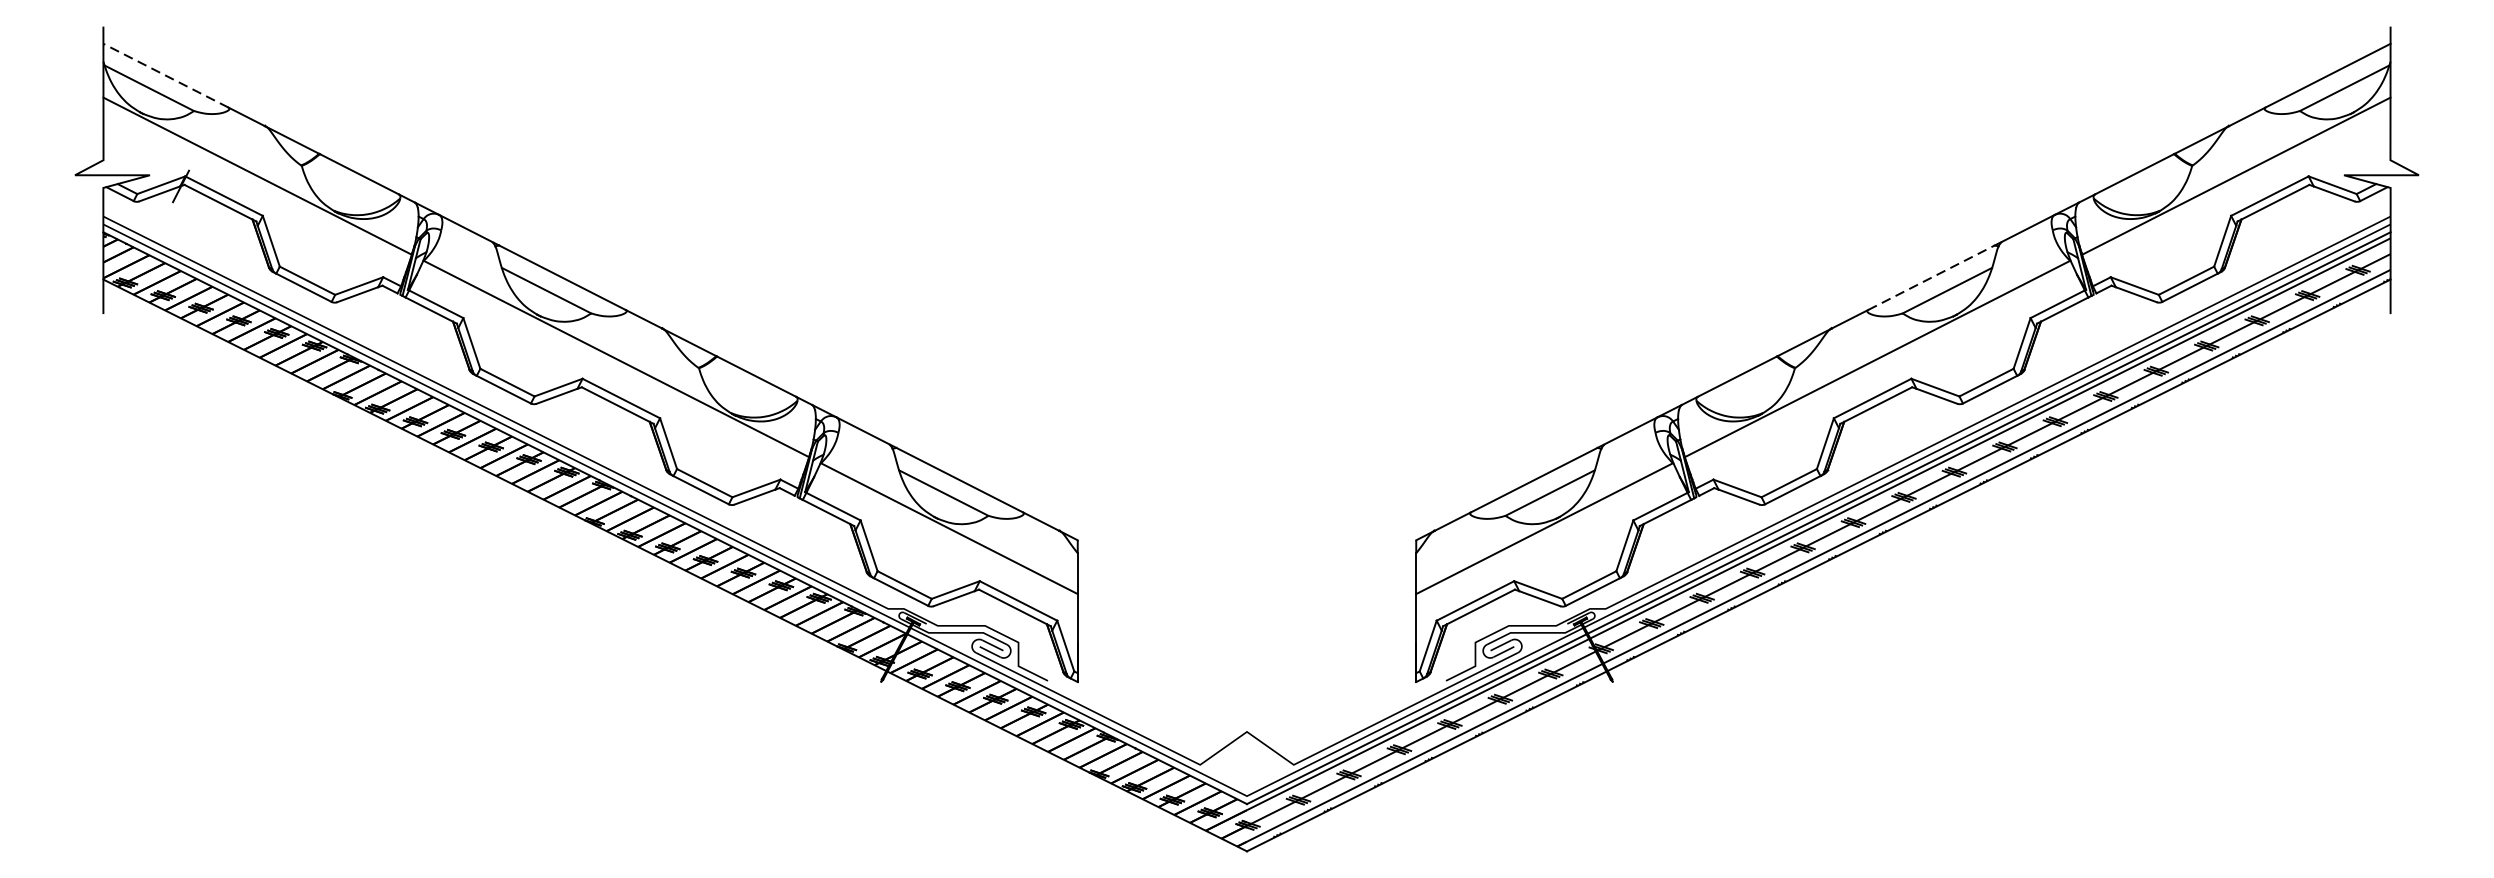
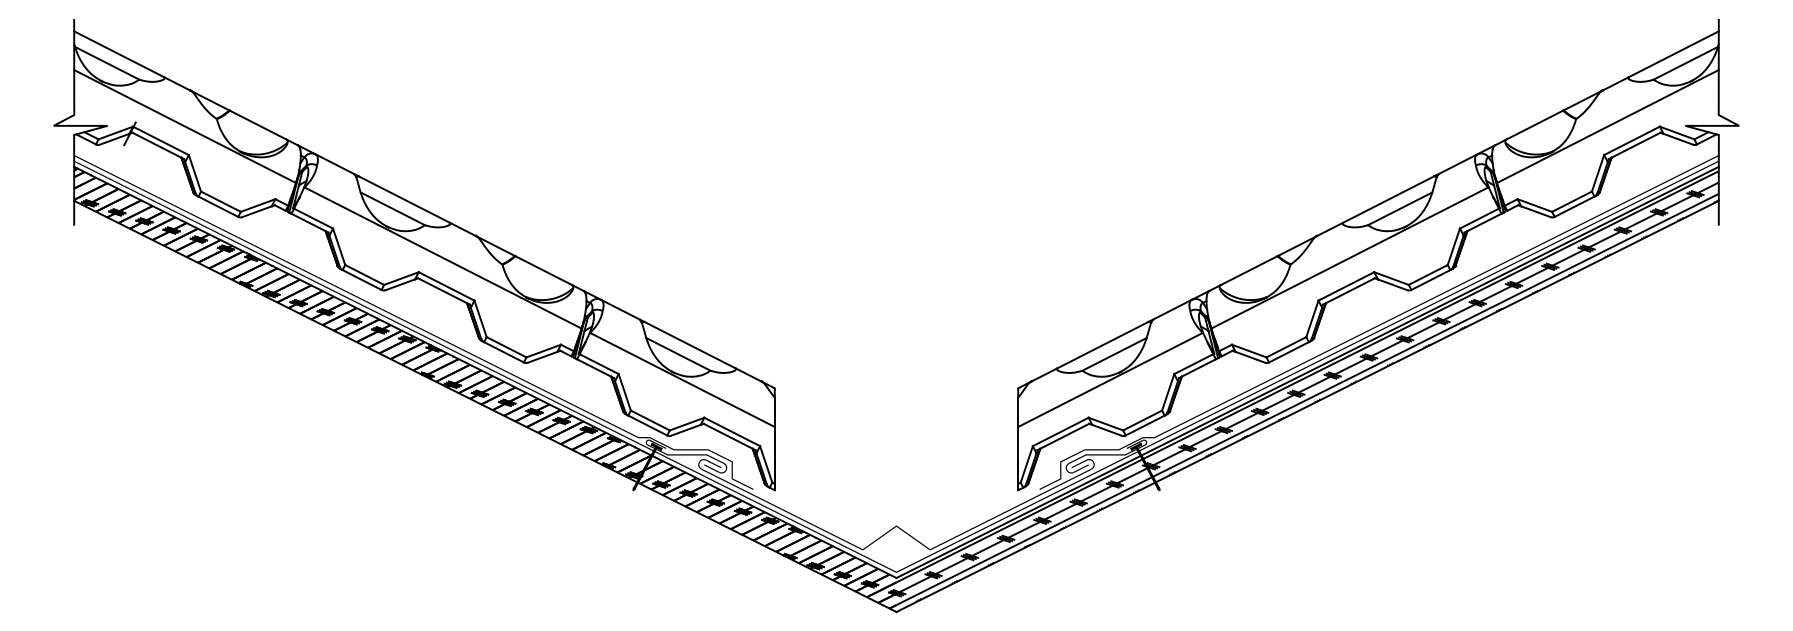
line: (166, 76) -> (119, 54), dashed -> solid
line: (1932, 277) -> (1389, 199), dashed -> solid

